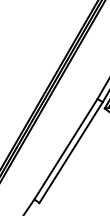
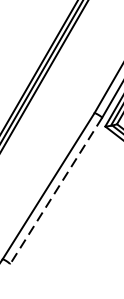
line: (70, 152) -> (55, 190), solid -> dashed

